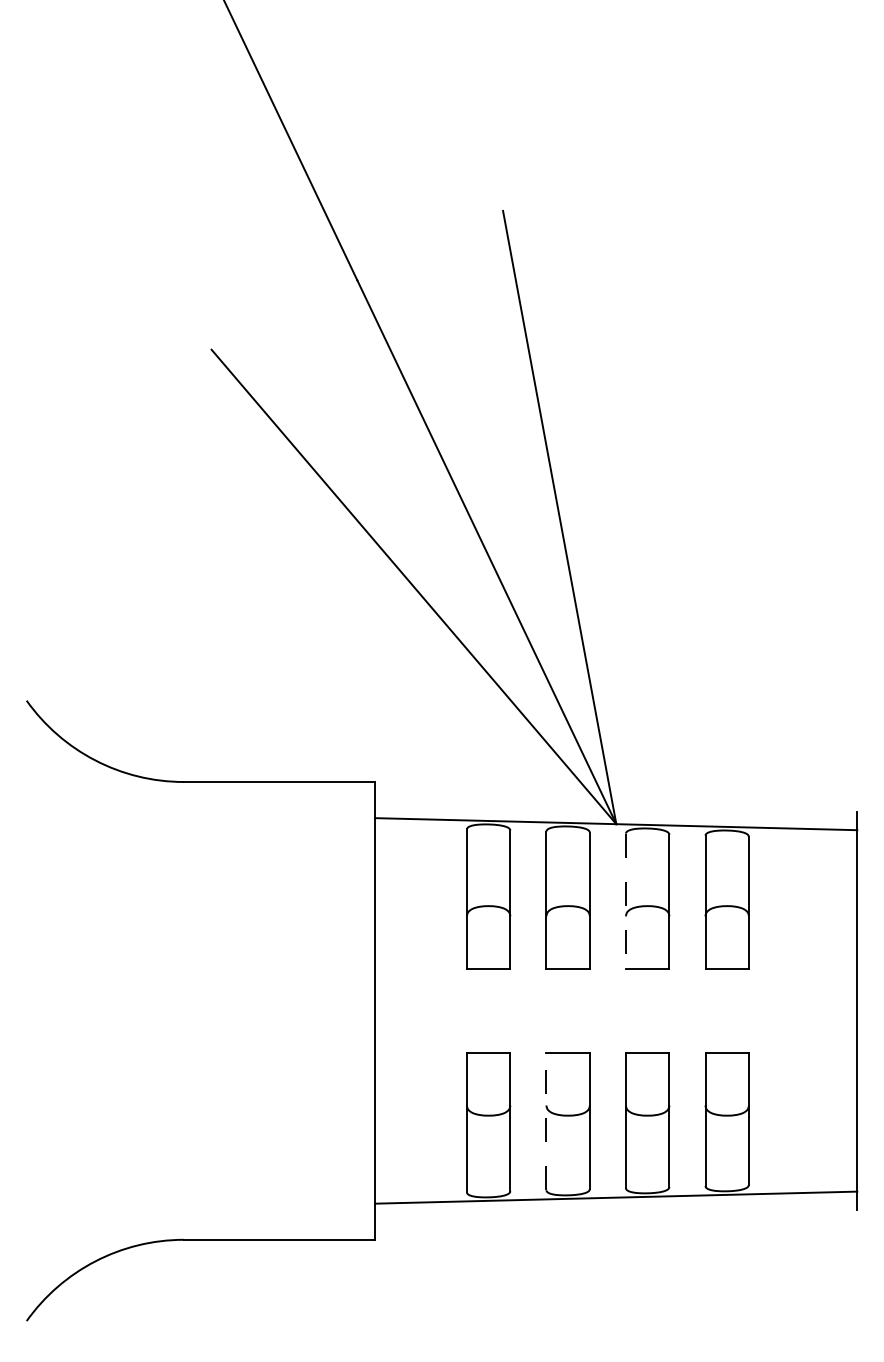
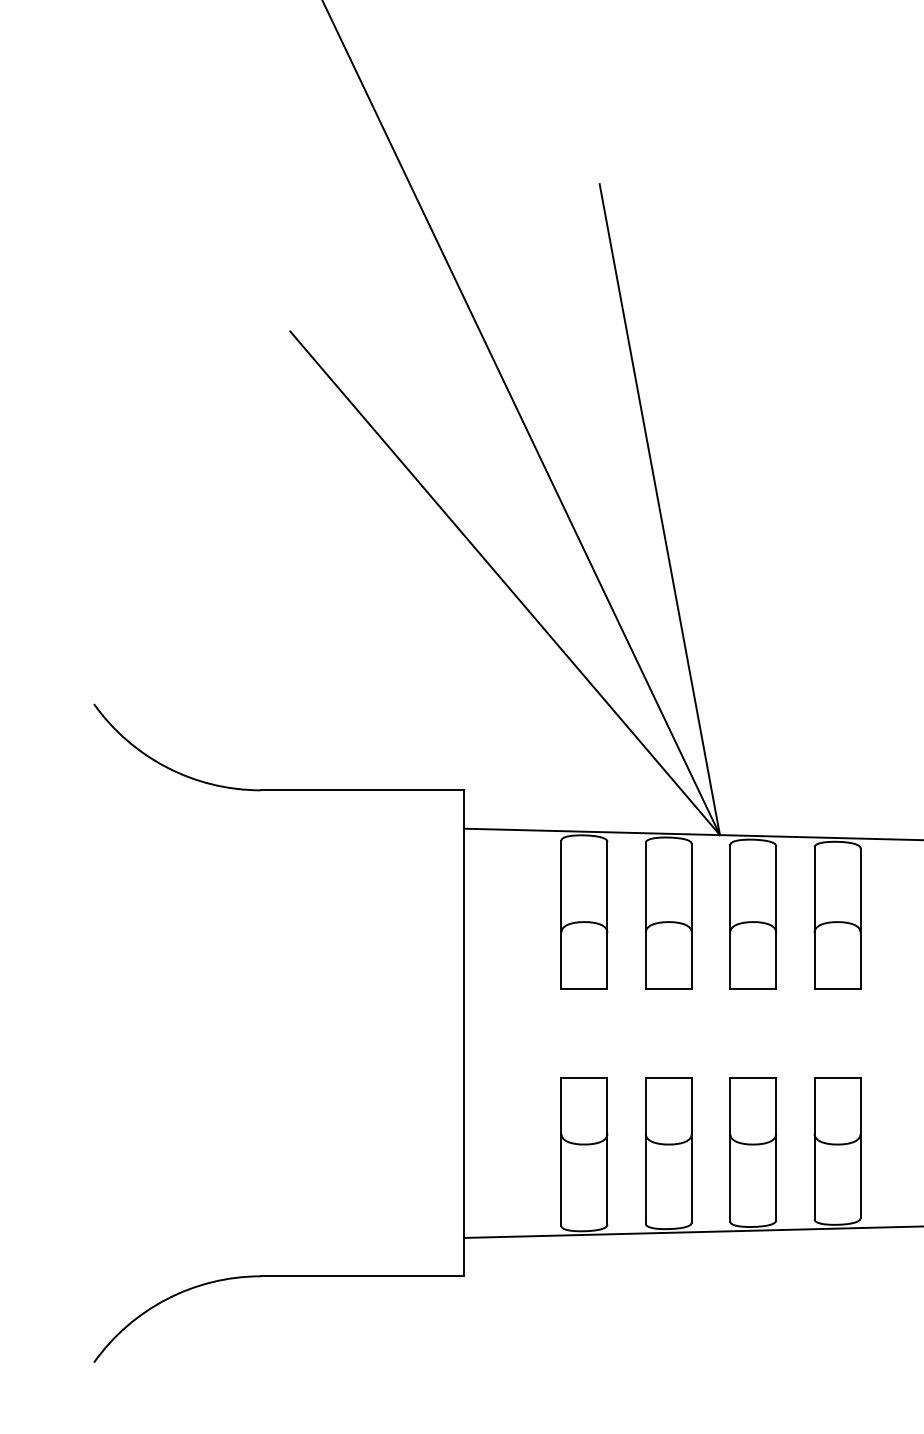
line: (625, 901) -> (729, 917), dashed -> solid
line: (546, 1121) -> (645, 1150), dashed -> solid

